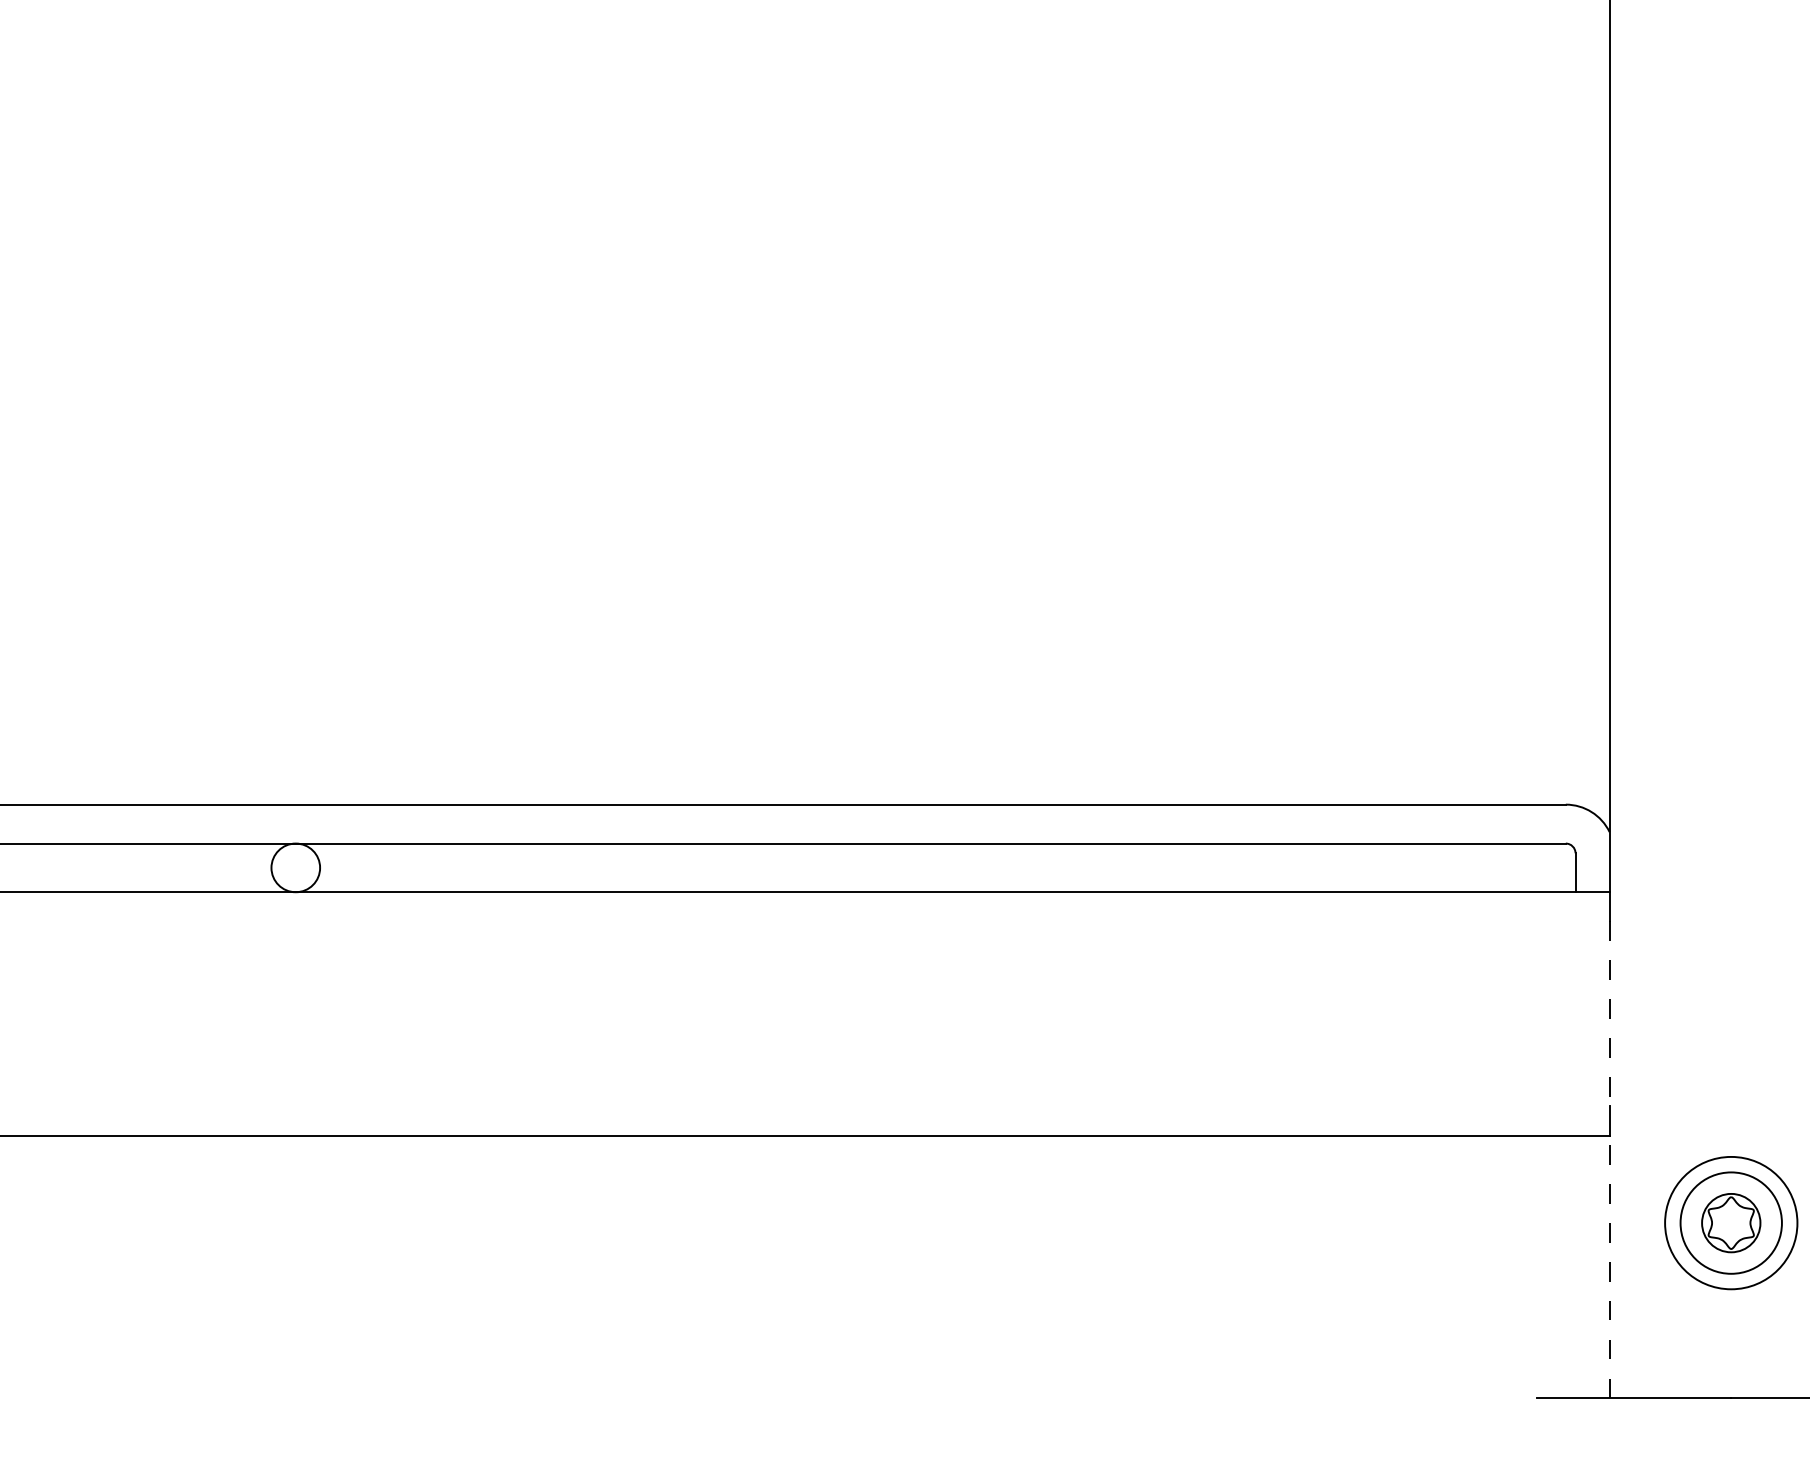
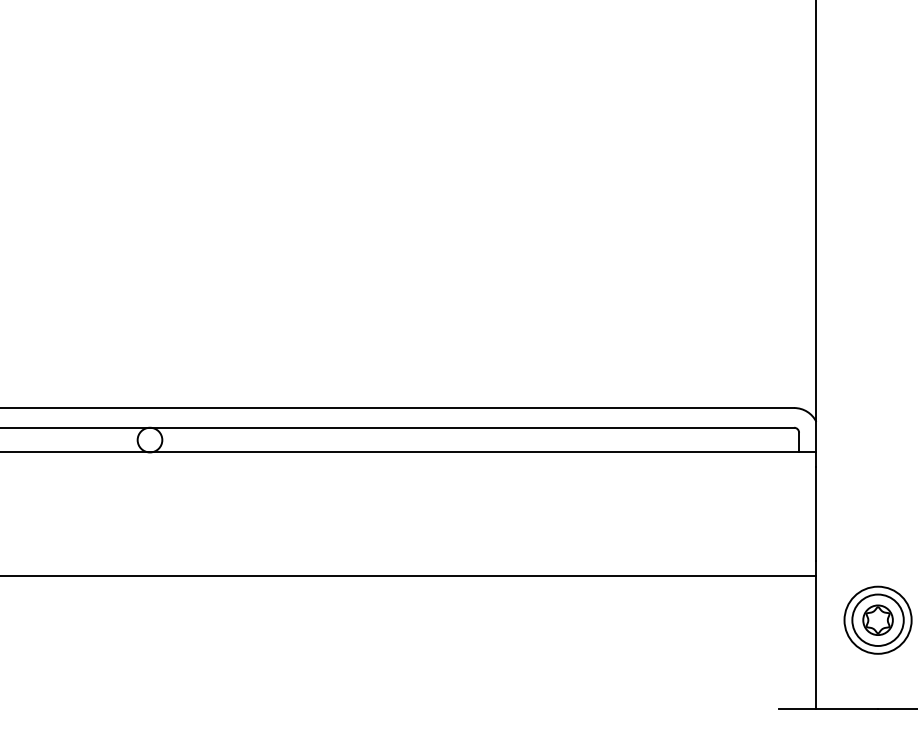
line: (1609, 1014) -> (816, 514), dashed -> solid
line: (1609, 1266) -> (816, 642), dashed -> solid

